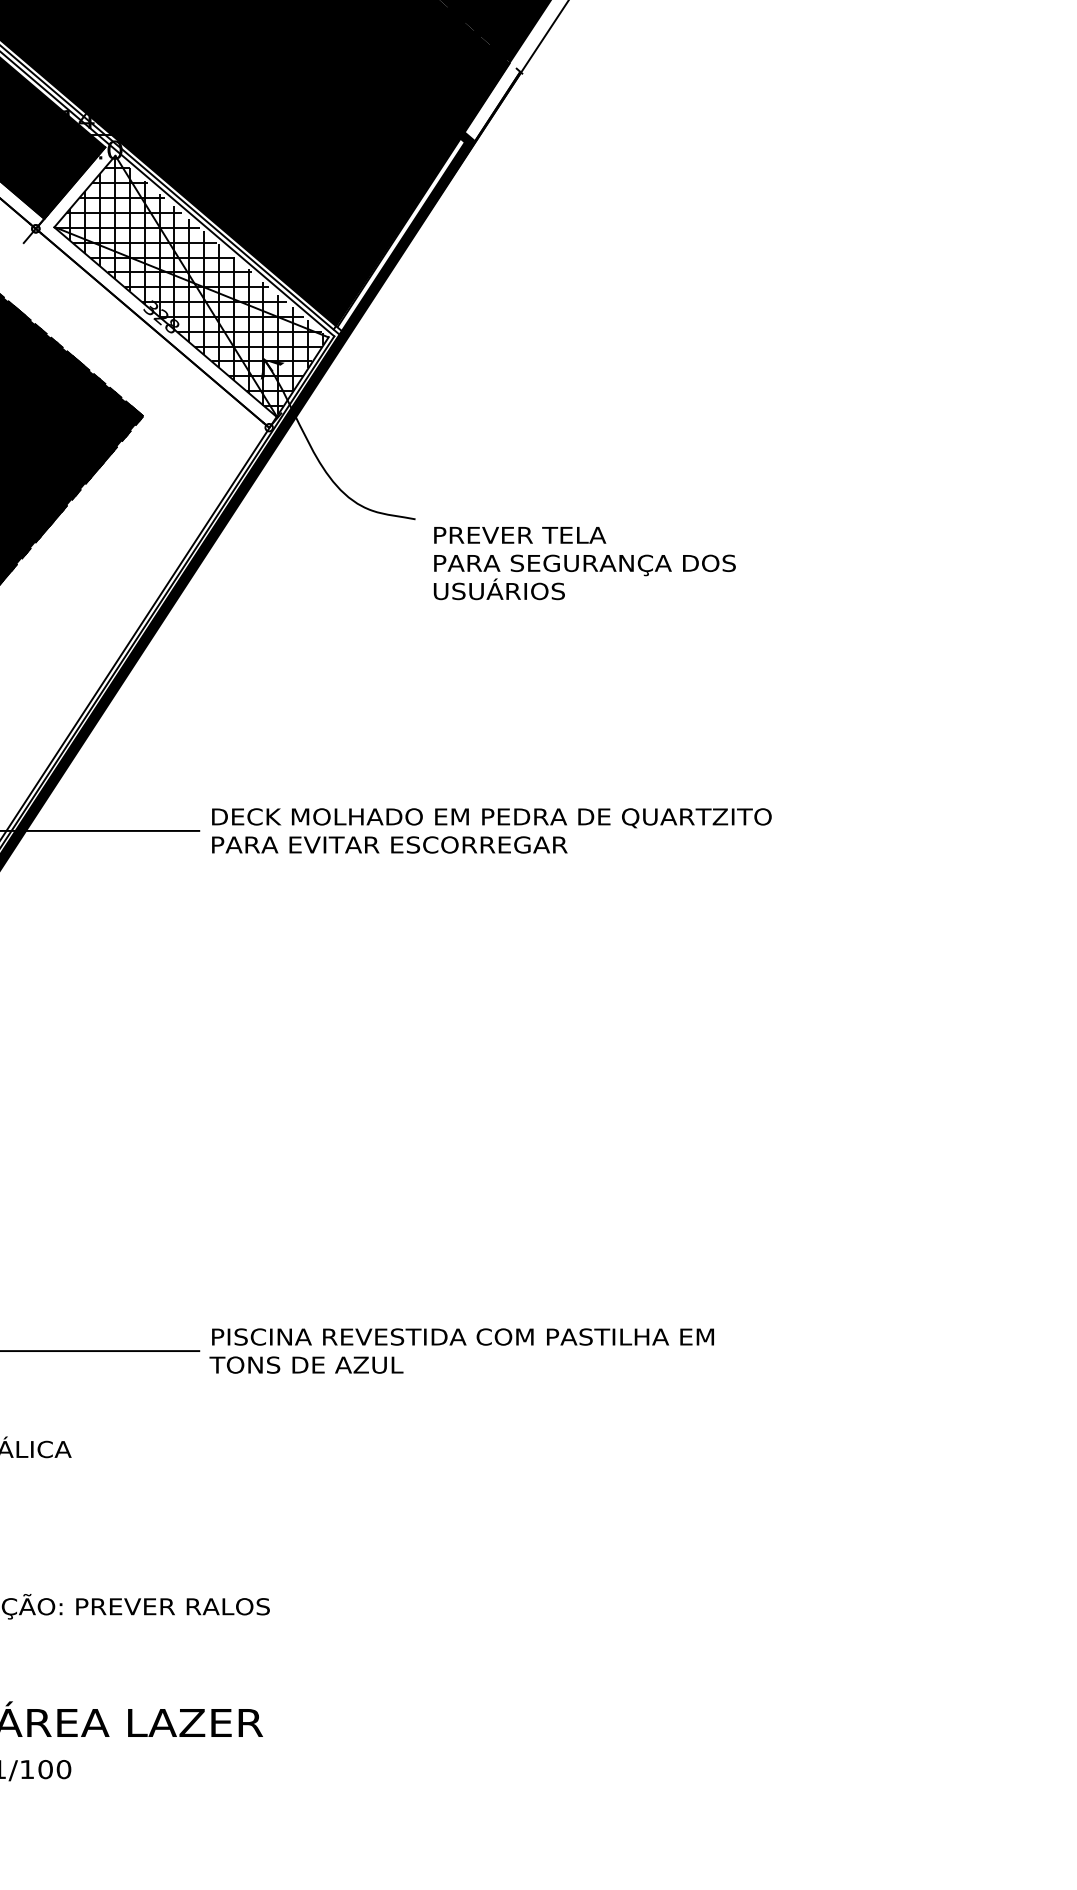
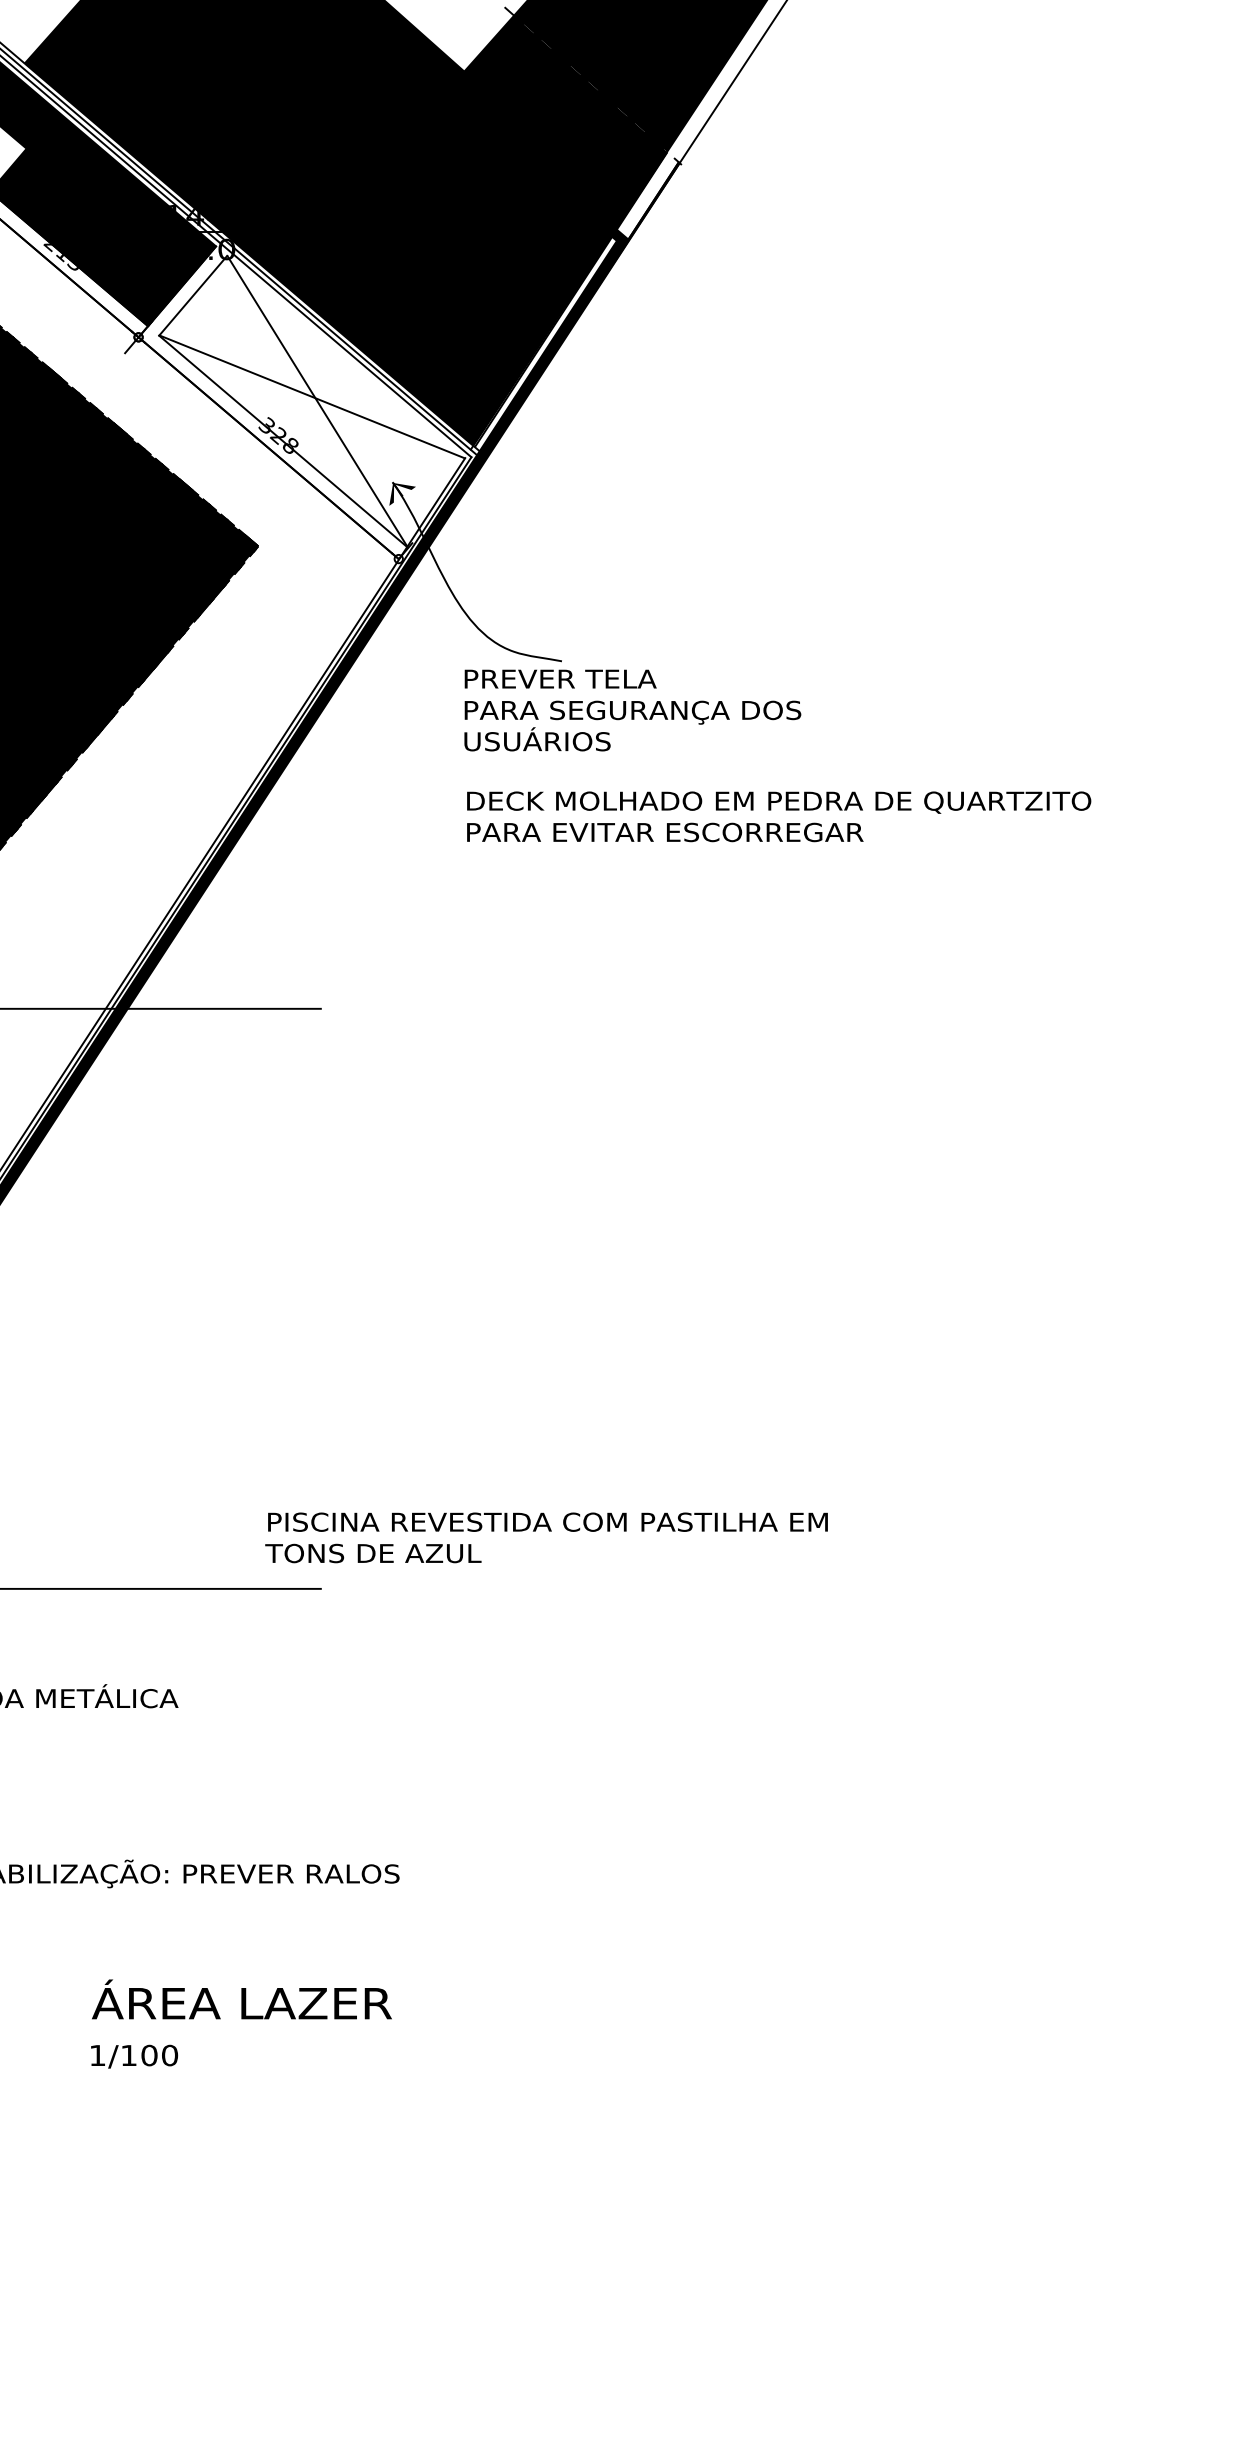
hatch: (189, 284) -> (309, 399), removed
text: (584, 563) -> (632, 710), moved
text: (492, 830) -> (779, 816), moved
text: (461, 1350) -> (546, 1537), moved

